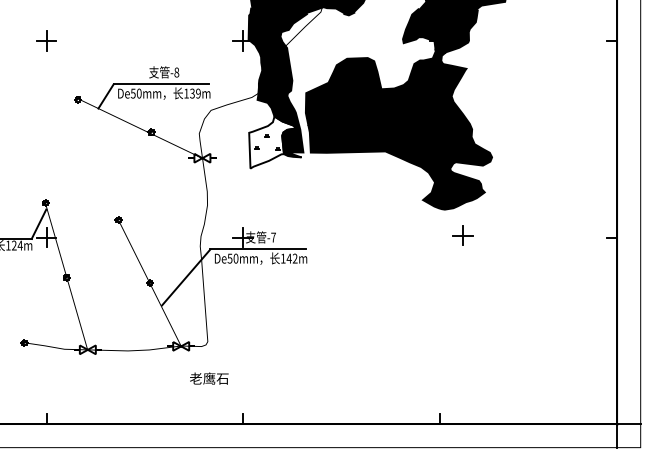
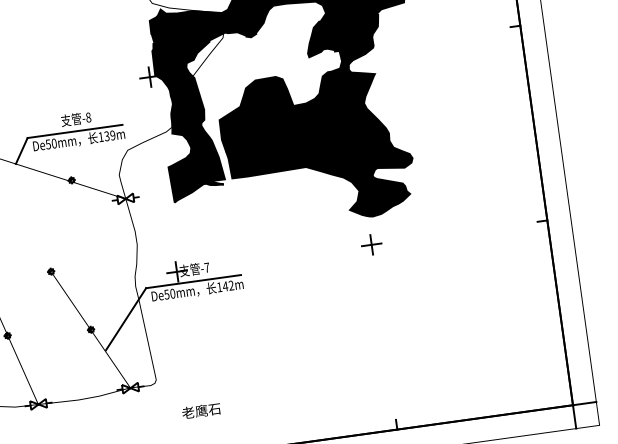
fill: (272, 142) -> (192, 173), added
part: (462, 235) -> (371, 244), moved
text: (209, 378) -> (201, 410), moved

